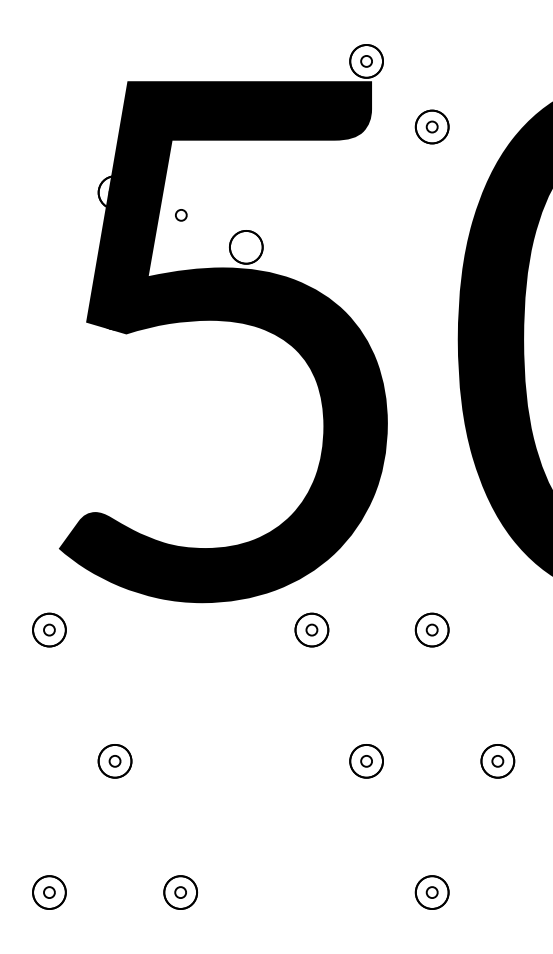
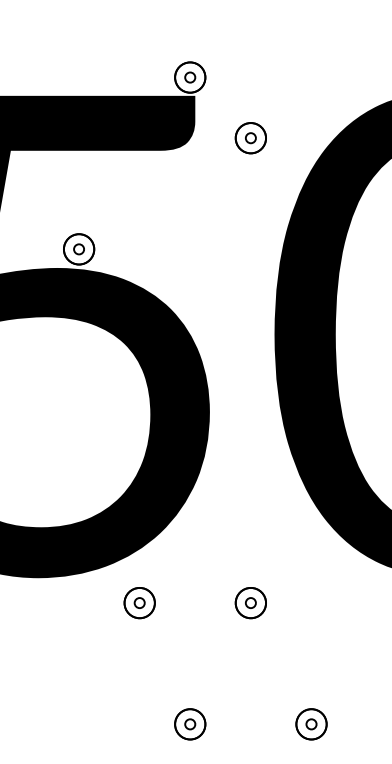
part: (181, 215) -> (79, 249), moved

